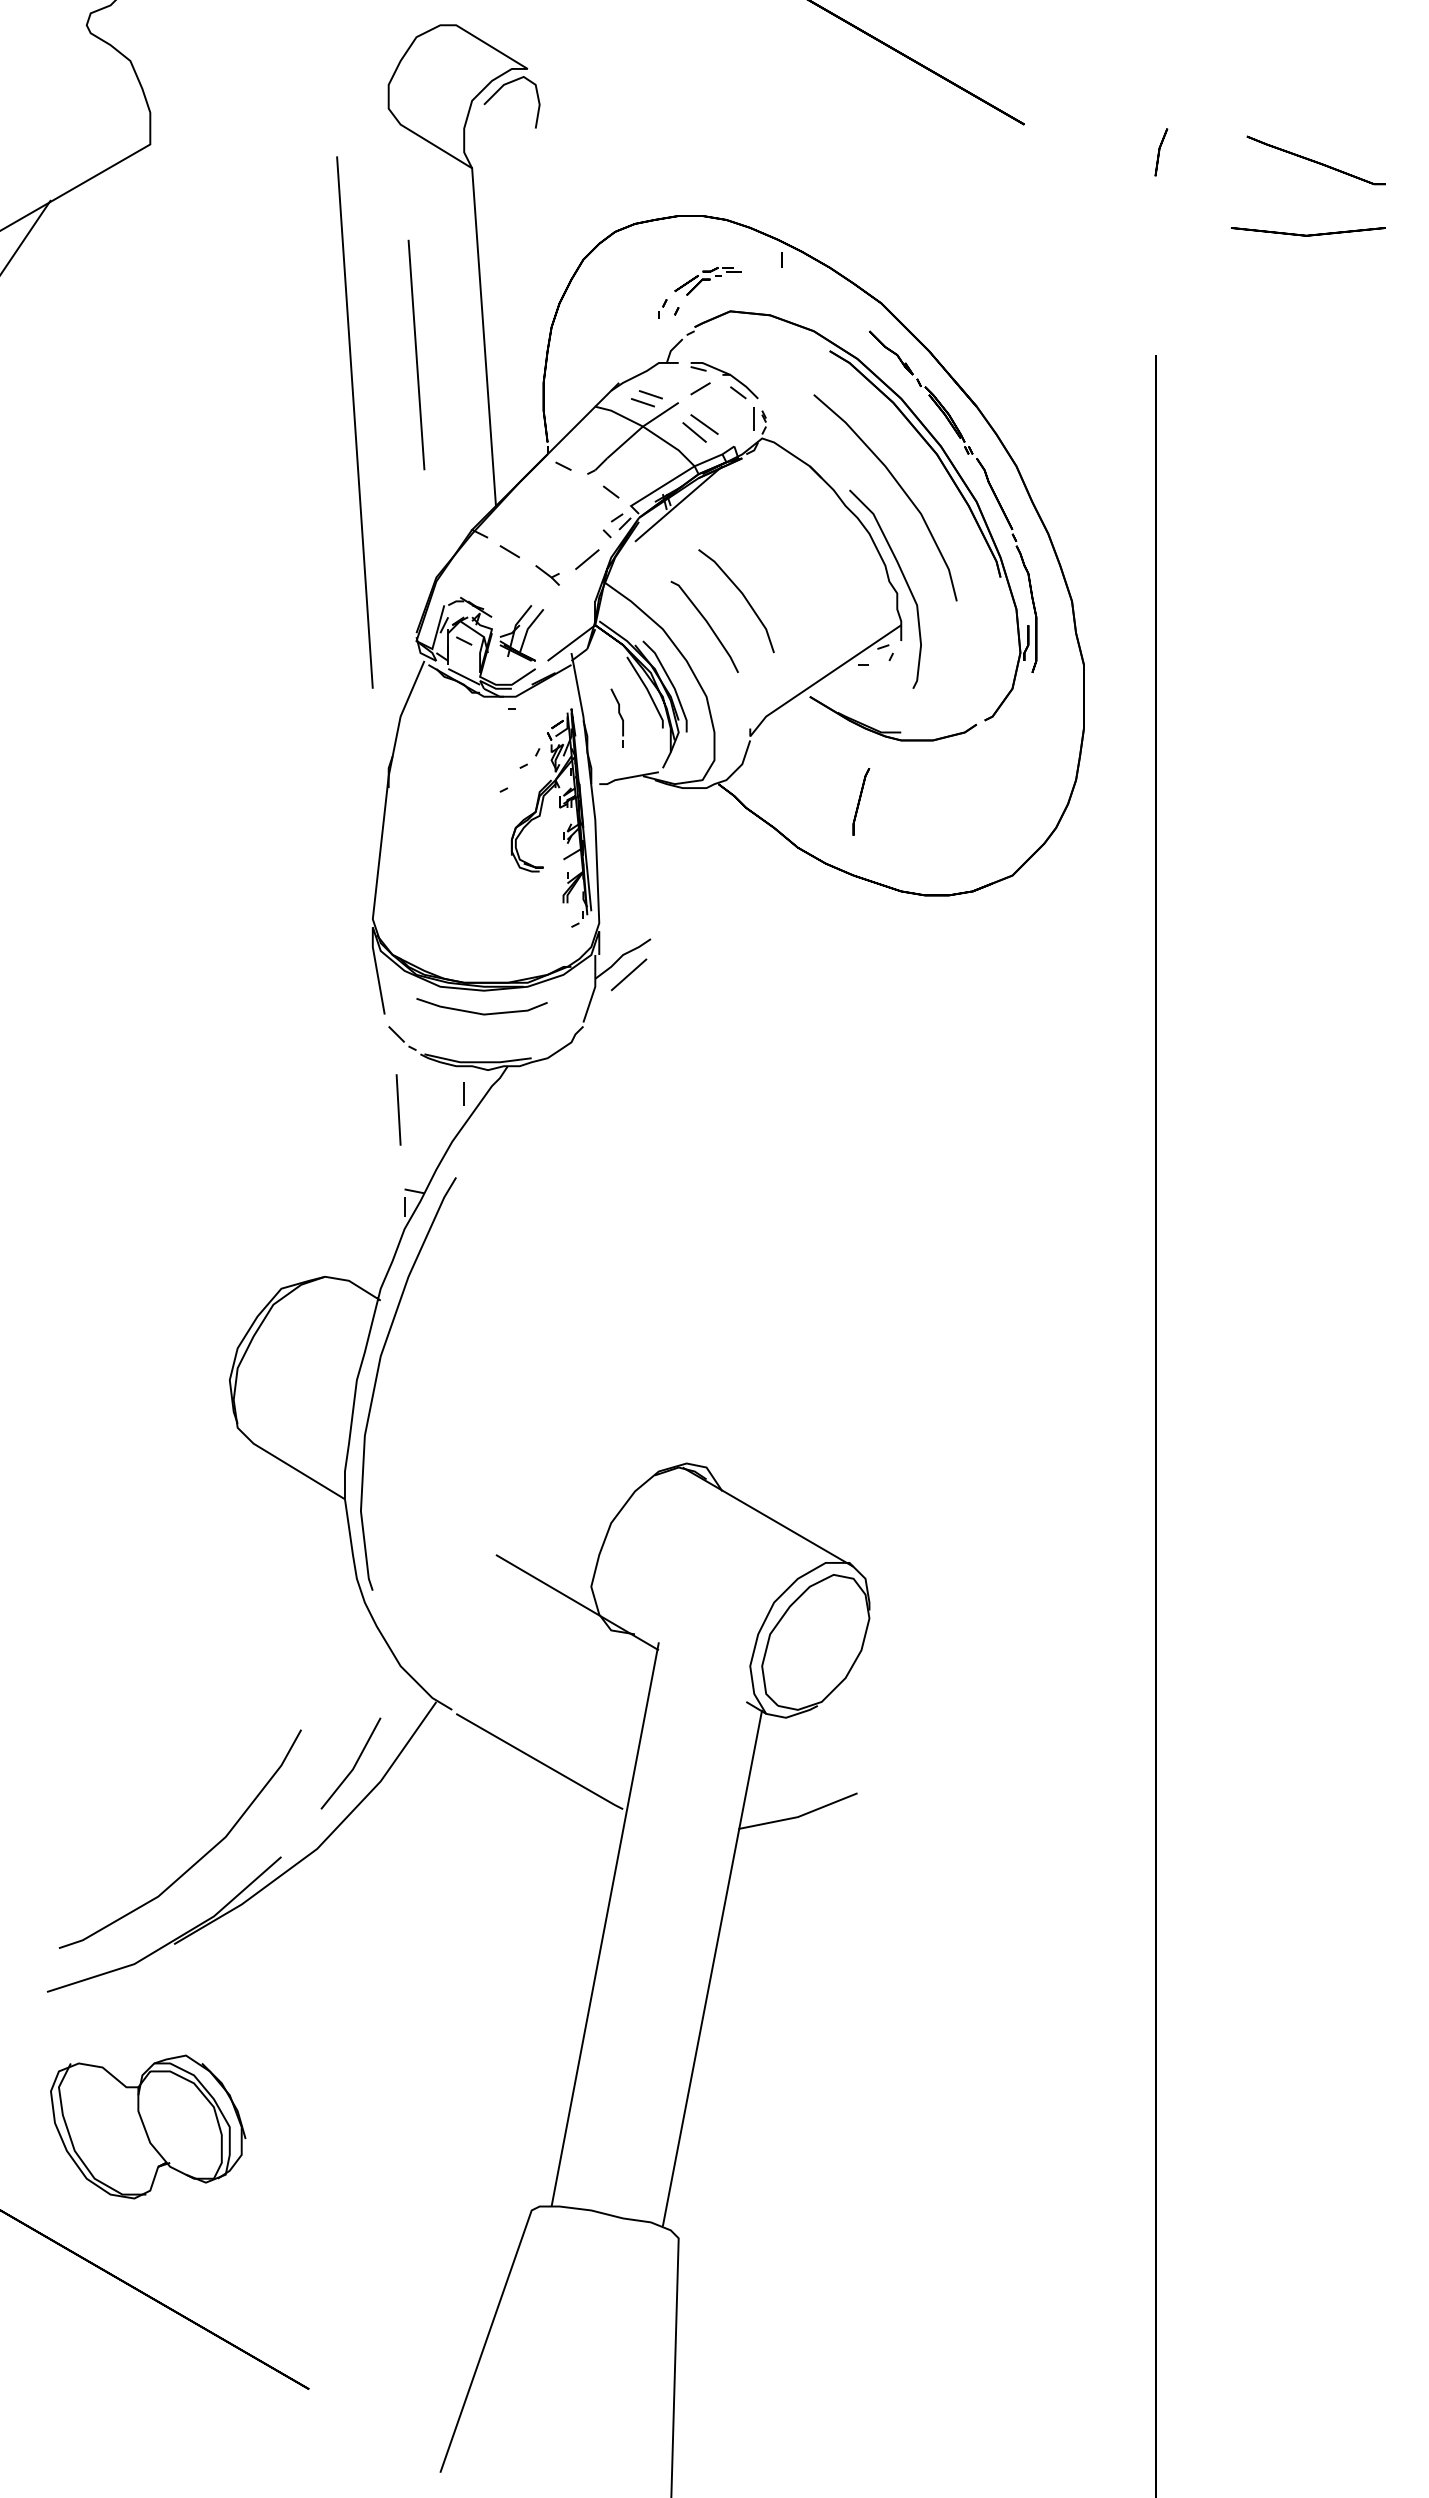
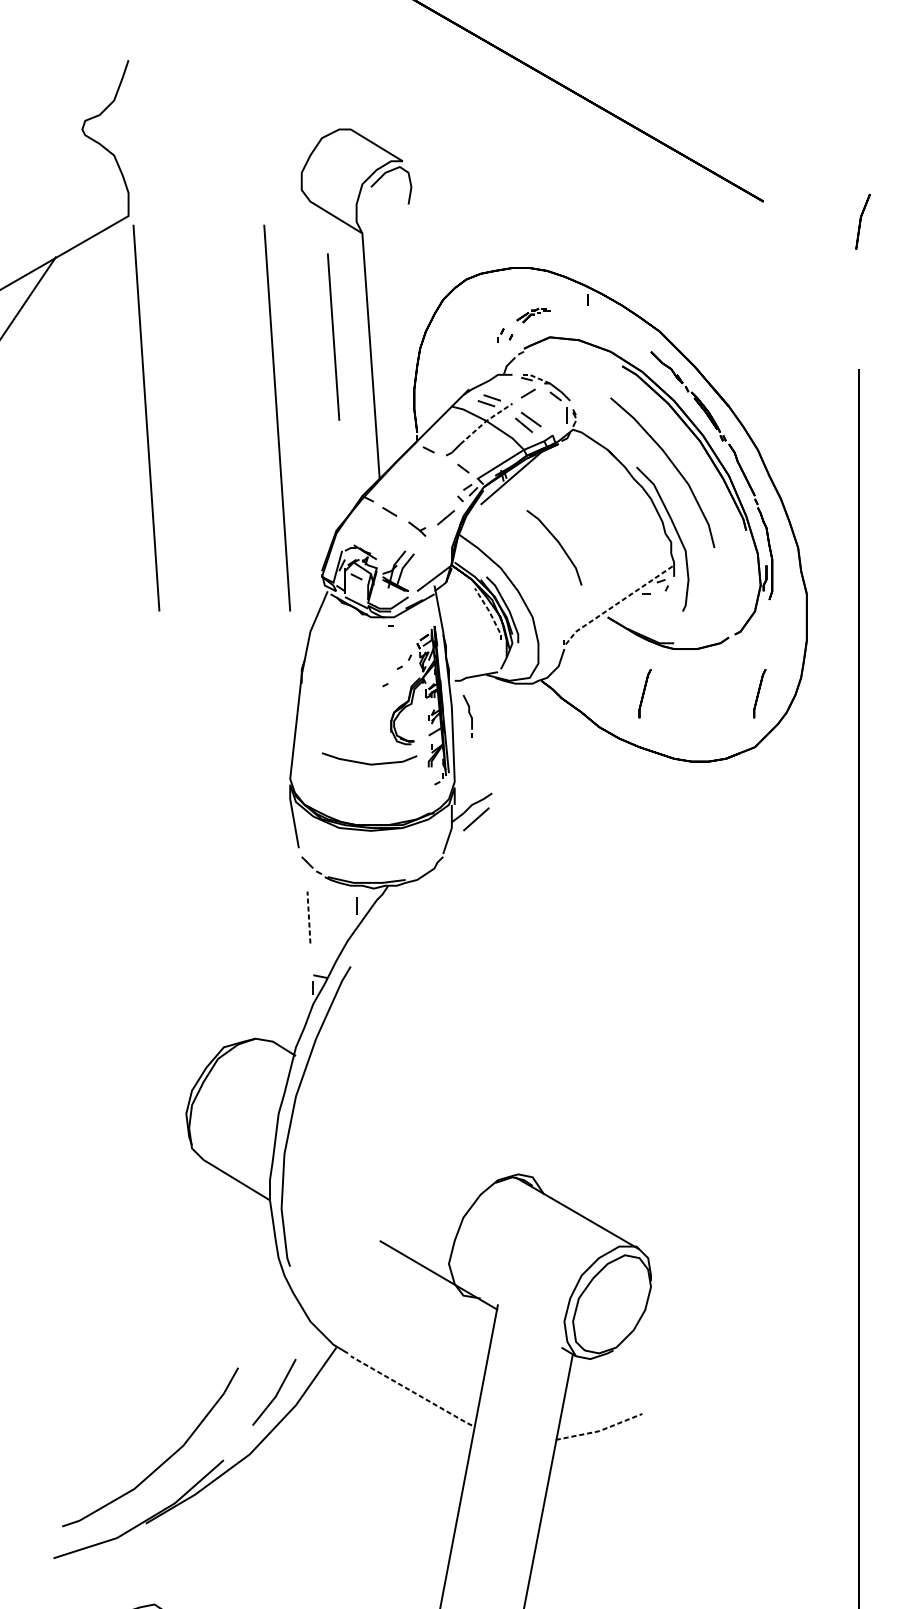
part: (1161, 152) -> (863, 221), size x1.6
part: (707, 281) -> (533, 315), size x0.7
line: (416, 354) -> (333, 336), moved
line: (710, 366) -> (535, 377), solid -> dashed
line: (174, 422) -> (146, 418), added
line: (642, 427) -> (486, 421), solid -> dashed
line: (706, 623) -> (532, 564), removed
line: (818, 680) -> (614, 605), solid -> dashed
line: (648, 691) -> (490, 613), solid -> dashed
part: (616, 717) -> (467, 715), moved
part: (1019, 801) -> (760, 693), added
line: (479, 1012) -> (367, 763), moved
line: (398, 1109) -> (308, 917), solid -> dashed
line: (540, 1762) -> (412, 1391), solid -> dashed
line: (799, 1816) -> (600, 1430), solid -> dashed

